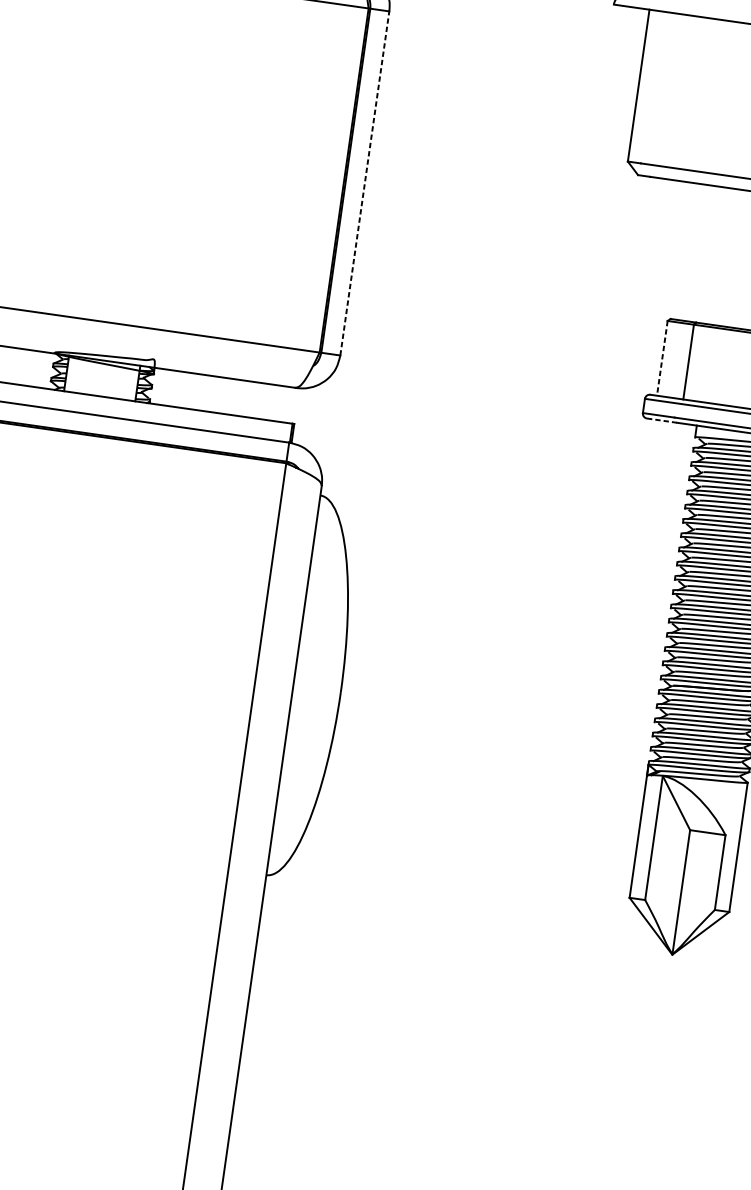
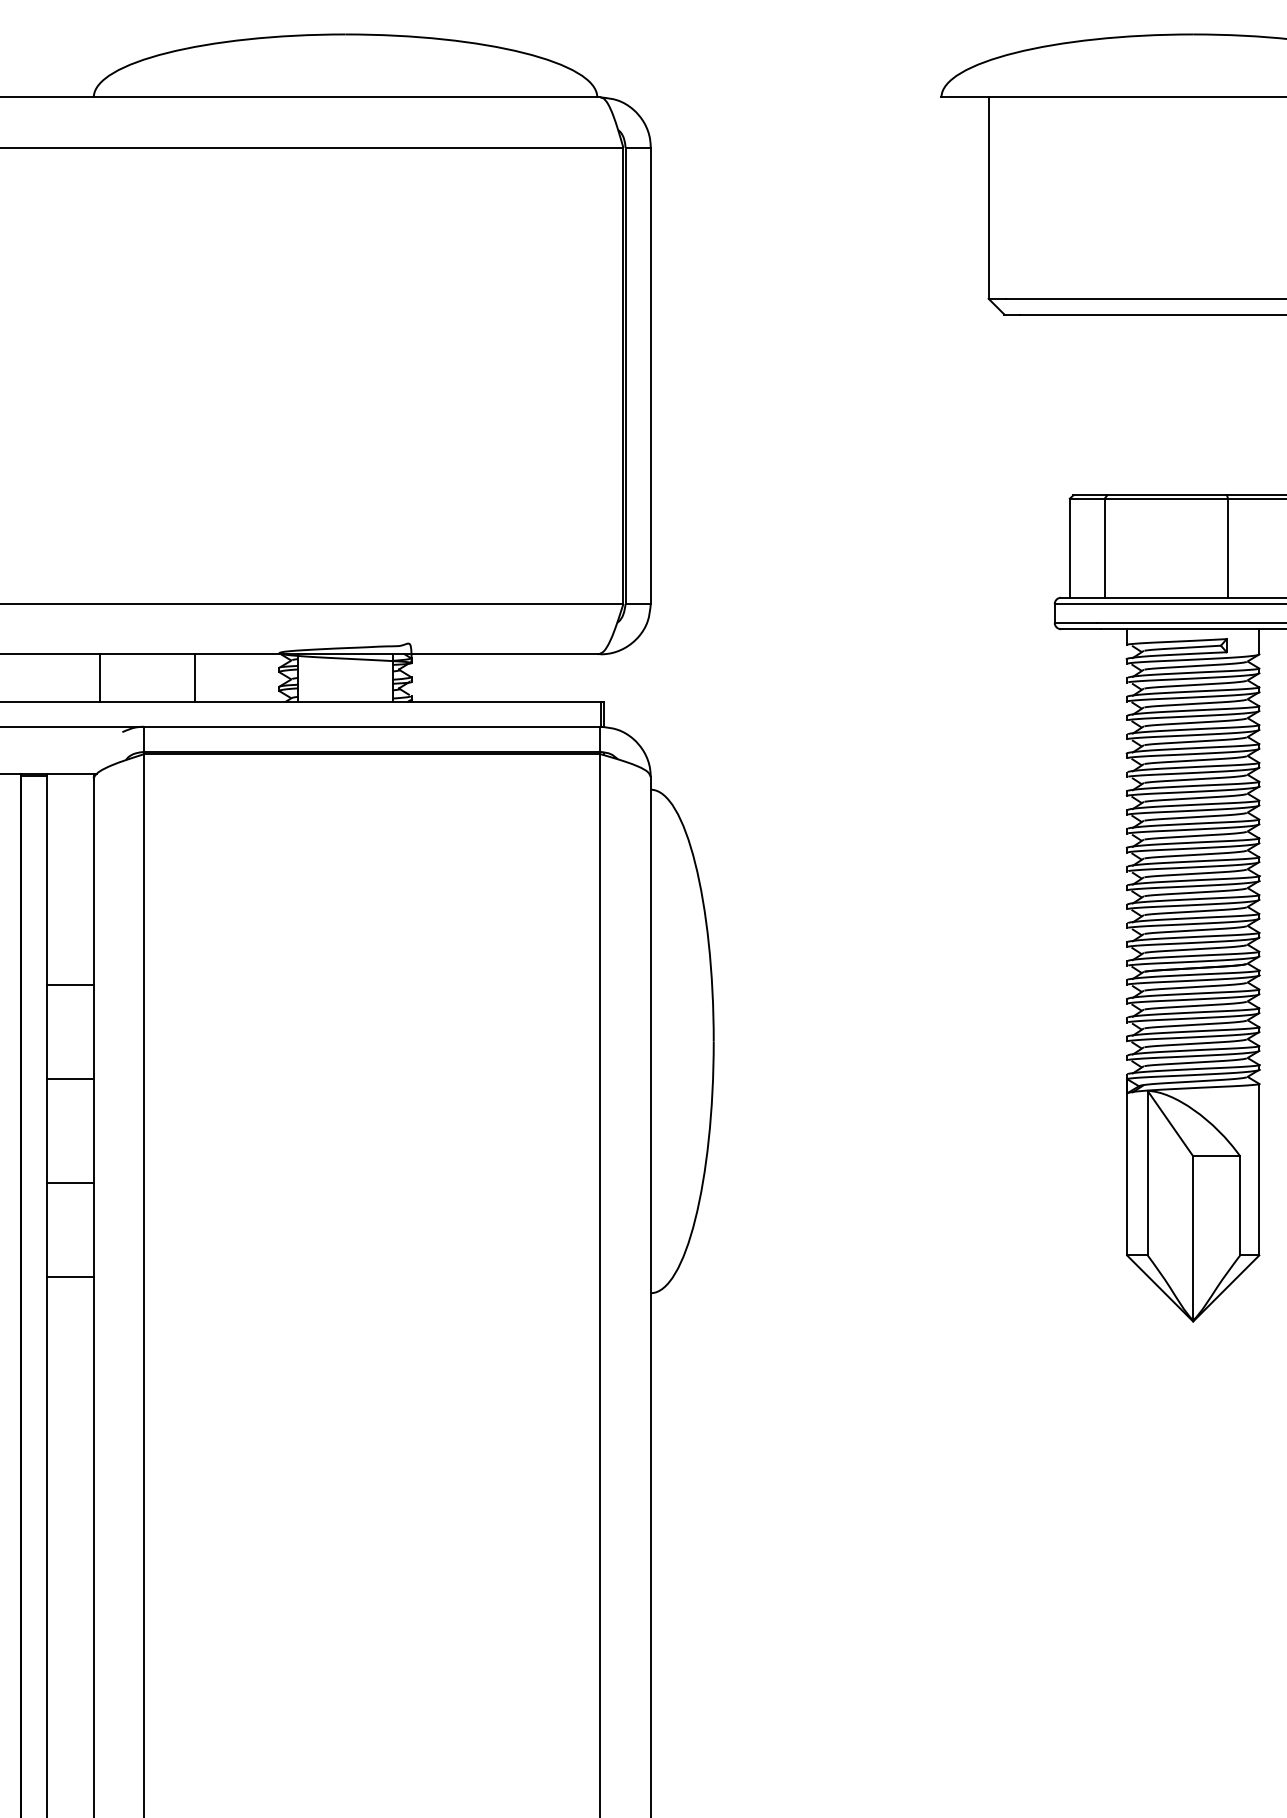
line: (364, 183) -> (650, 375), dashed -> solid
line: (662, 358) -> (1069, 548), dashed -> solid
line: (662, 420) -> (1081, 629), dashed -> solid

